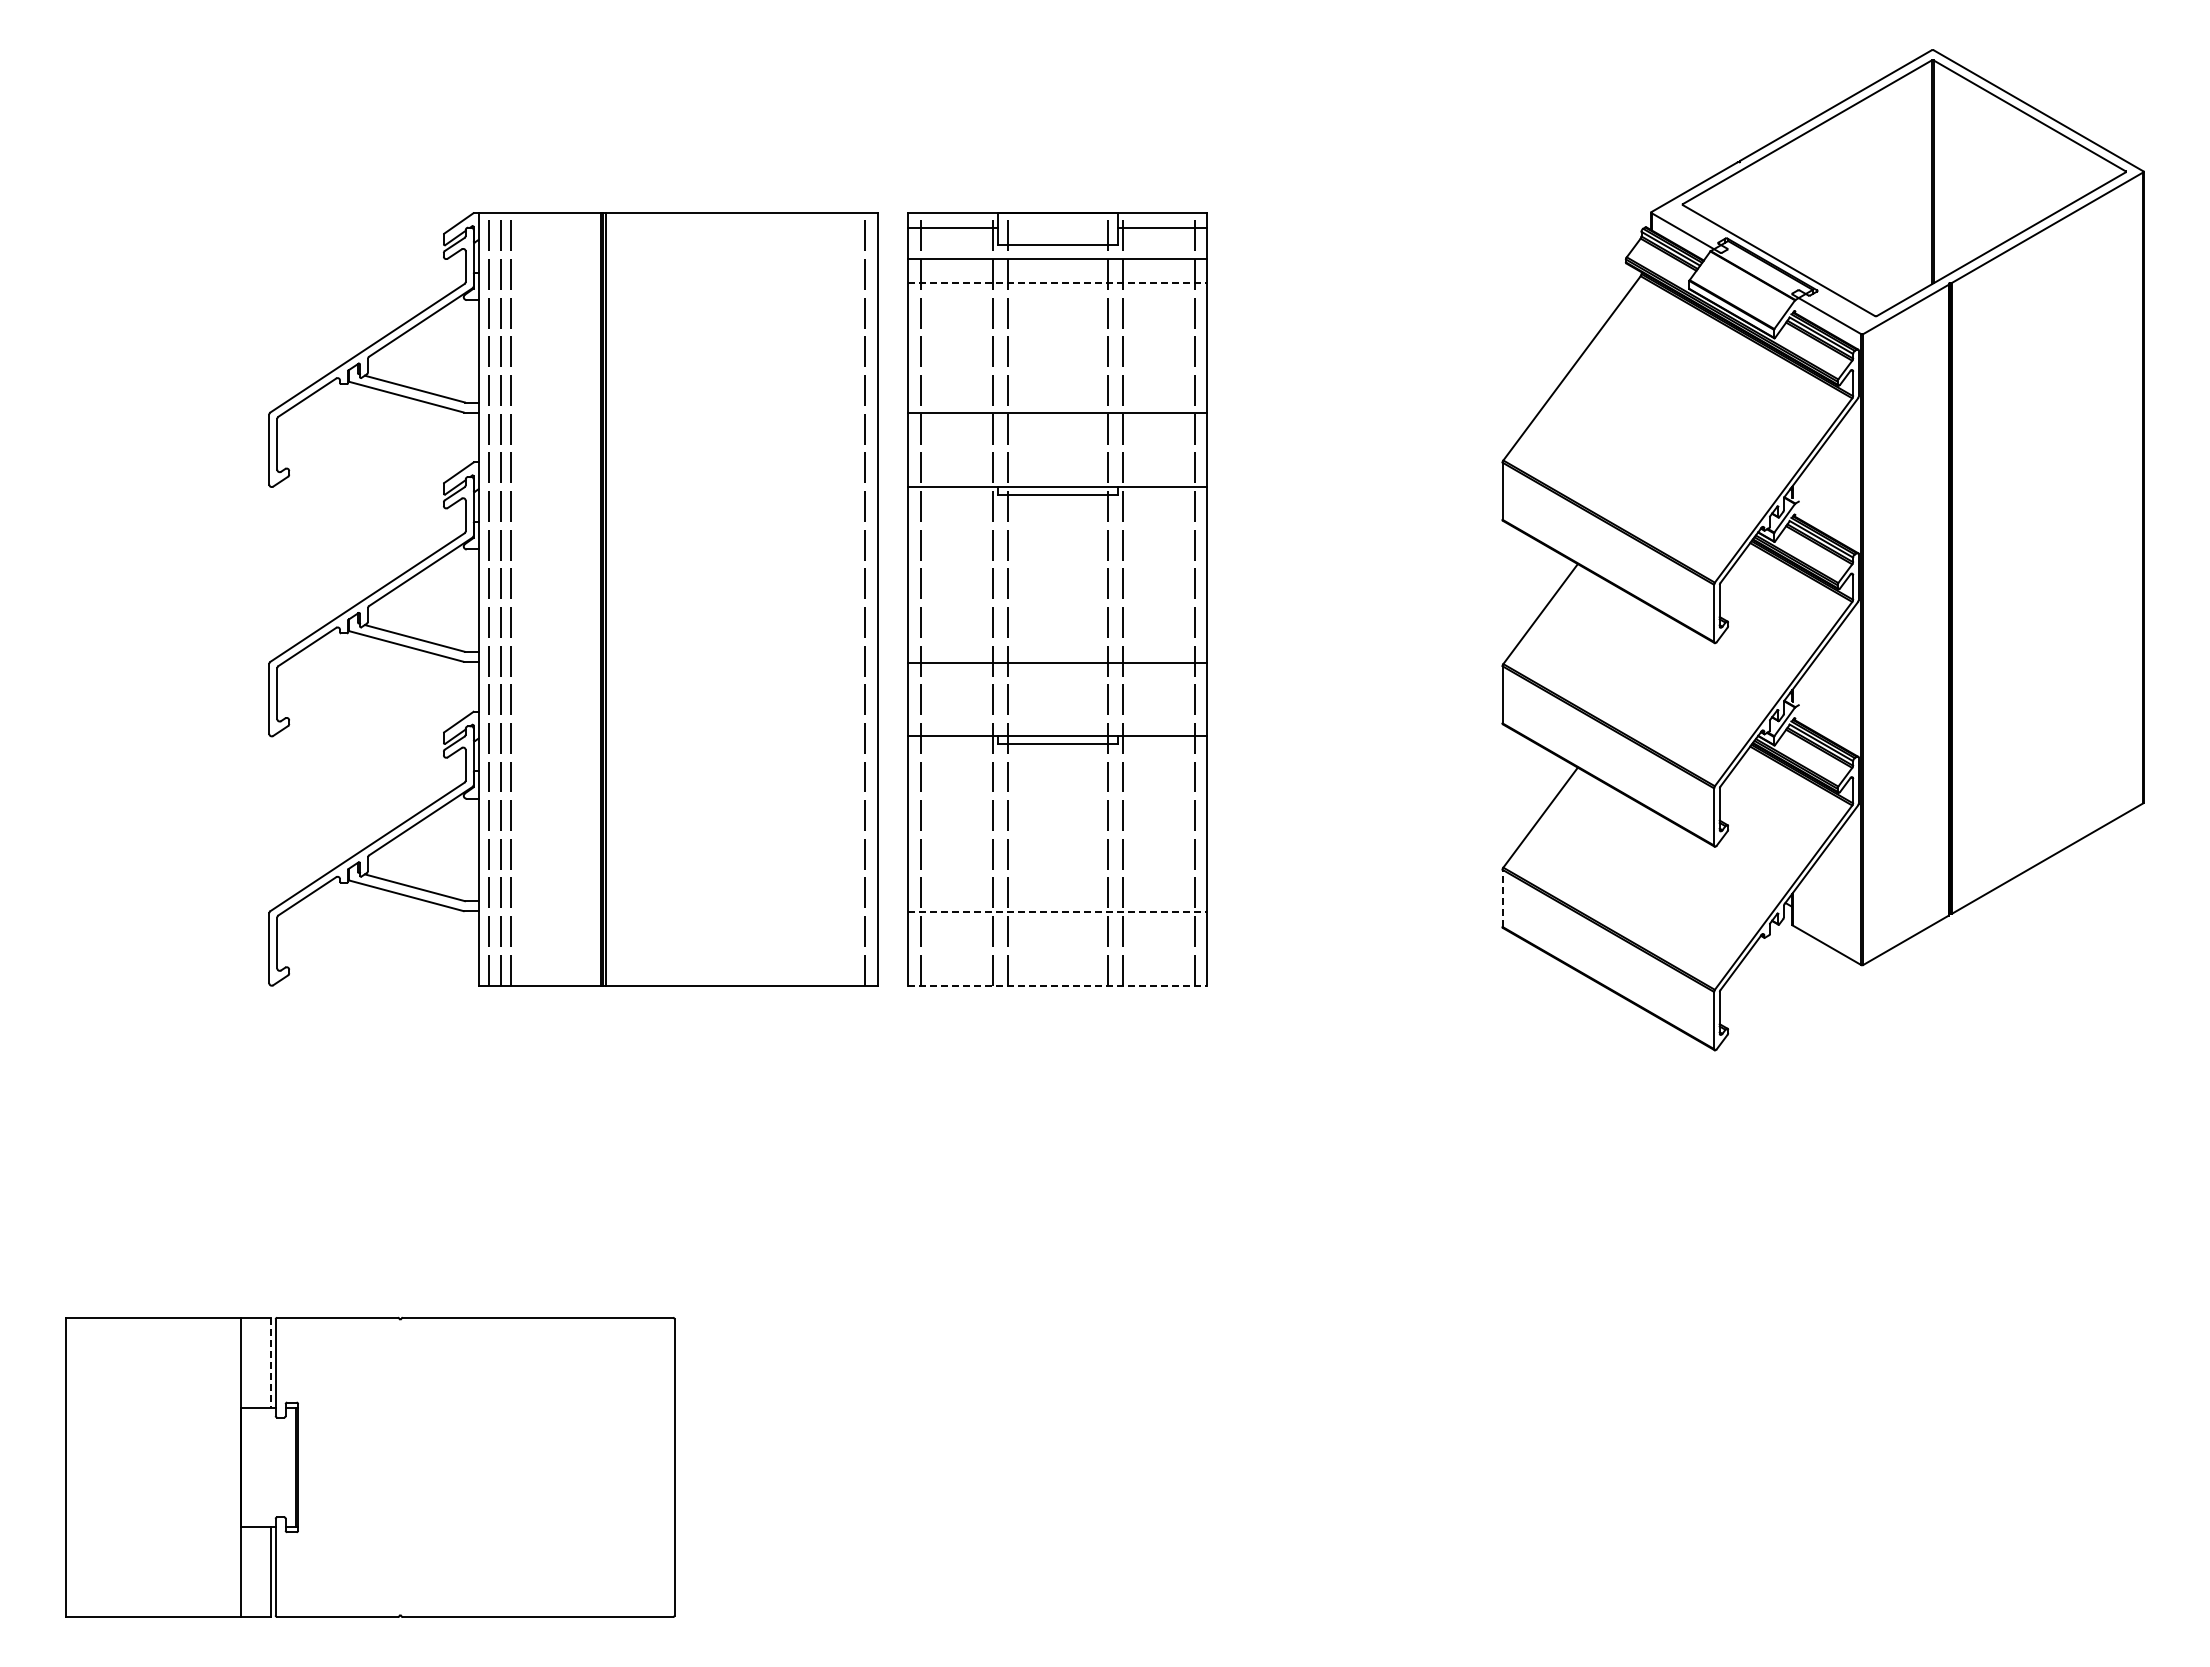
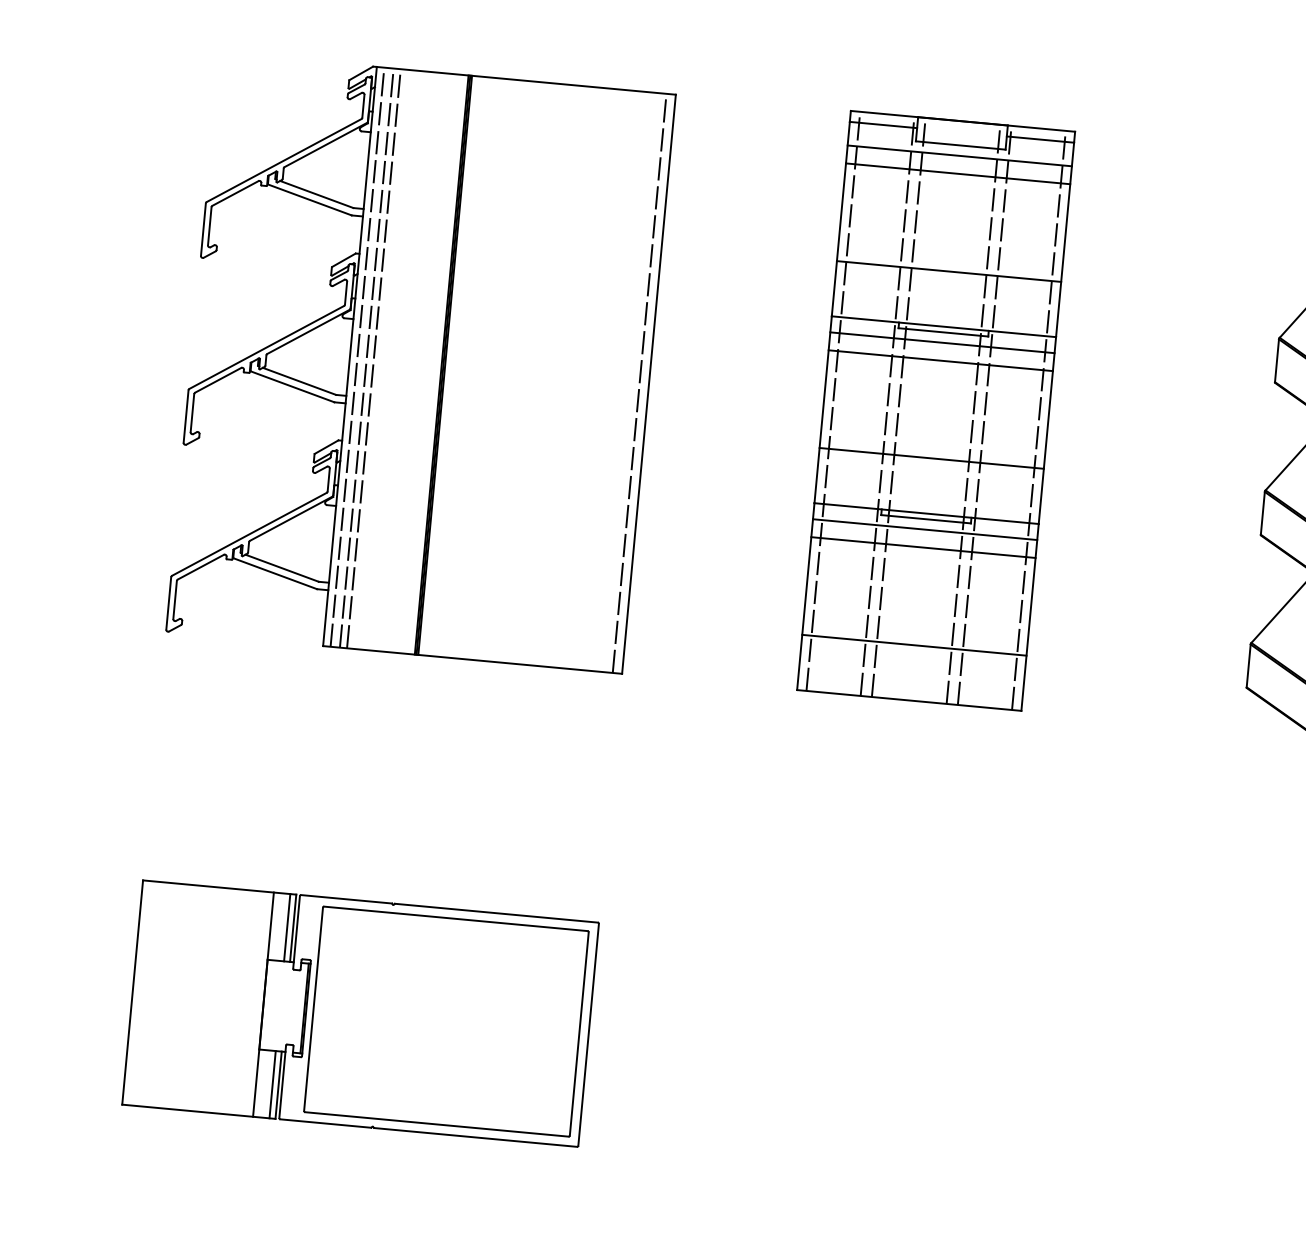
line: (1057, 283) -> (957, 174), dashed -> solid
line: (1057, 508) -> (942, 342), added
line: (1057, 532) -> (940, 360), added
part: (573, 599) -> (421, 363), moved
line: (1057, 757) -> (924, 529), added
line: (1057, 781) -> (923, 547), added
line: (1502, 898) -> (1248, 666), dashed -> solid
line: (1057, 912) -> (914, 645), dashed -> solid
line: (1057, 985) -> (909, 700), dashed -> solid
line: (262, 1362) -> (287, 927), added
line: (270, 1362) -> (293, 928), dashed -> solid
part: (484, 1467) -> (446, 1021), added
line: (262, 1572) -> (272, 1084), added

